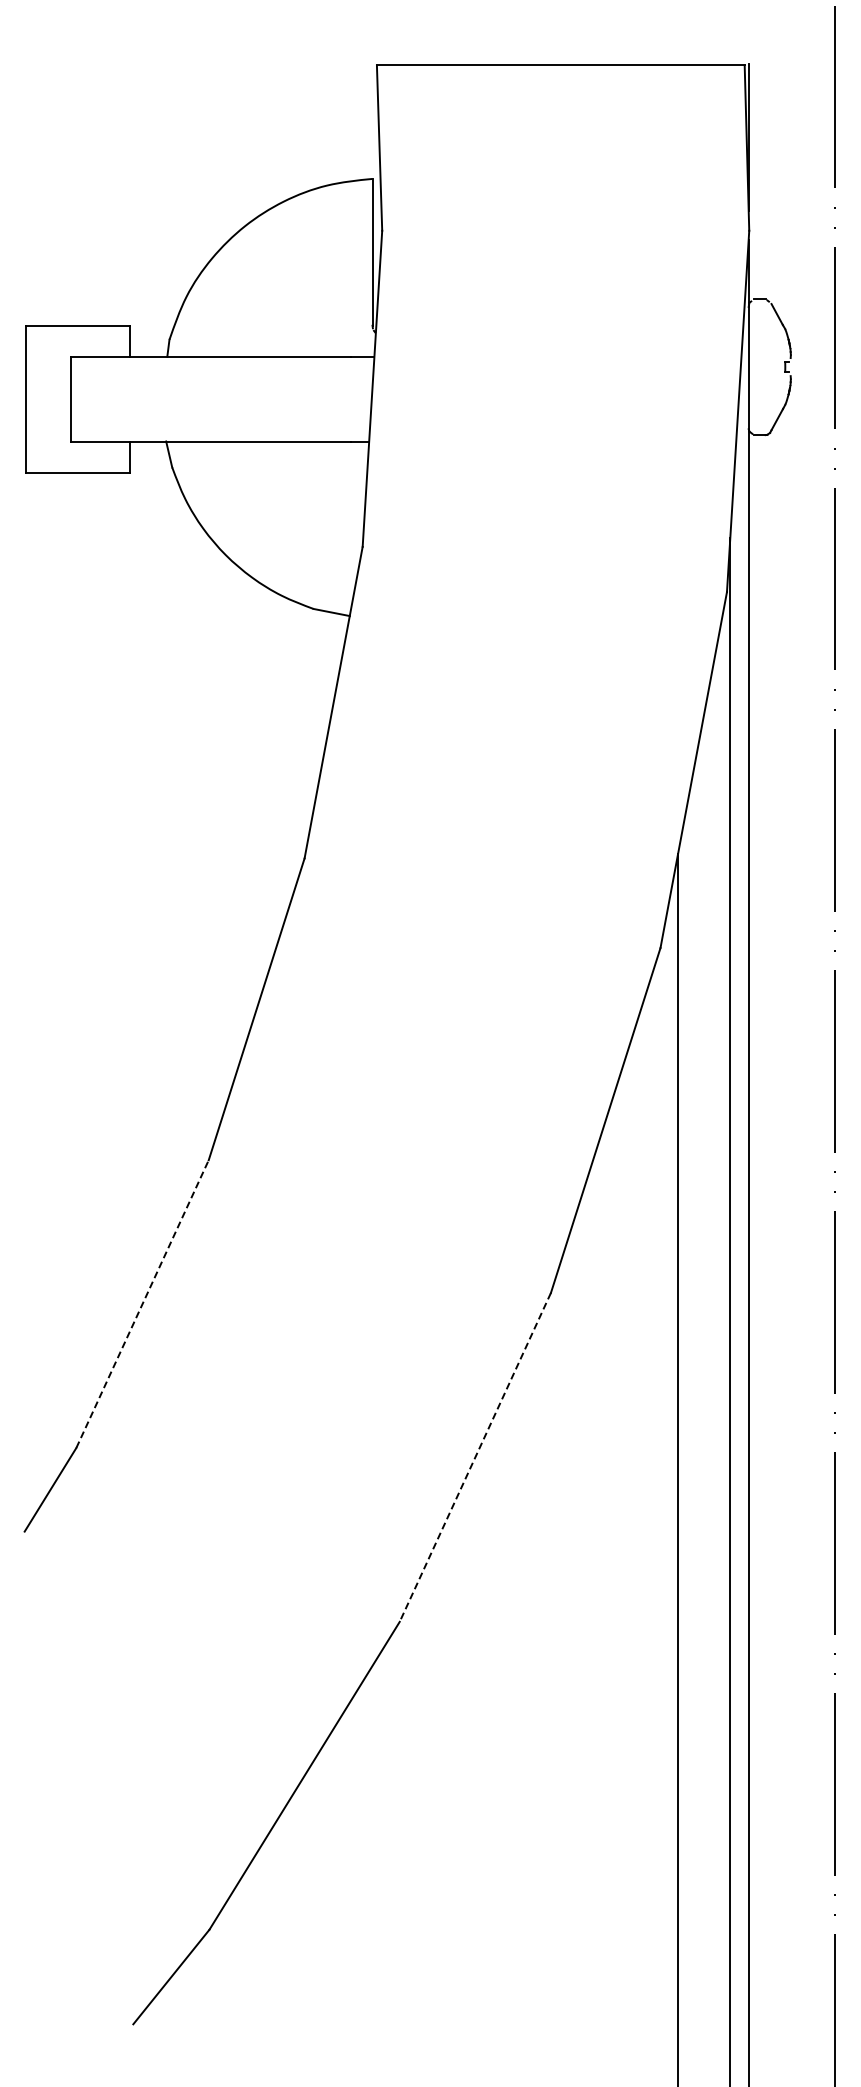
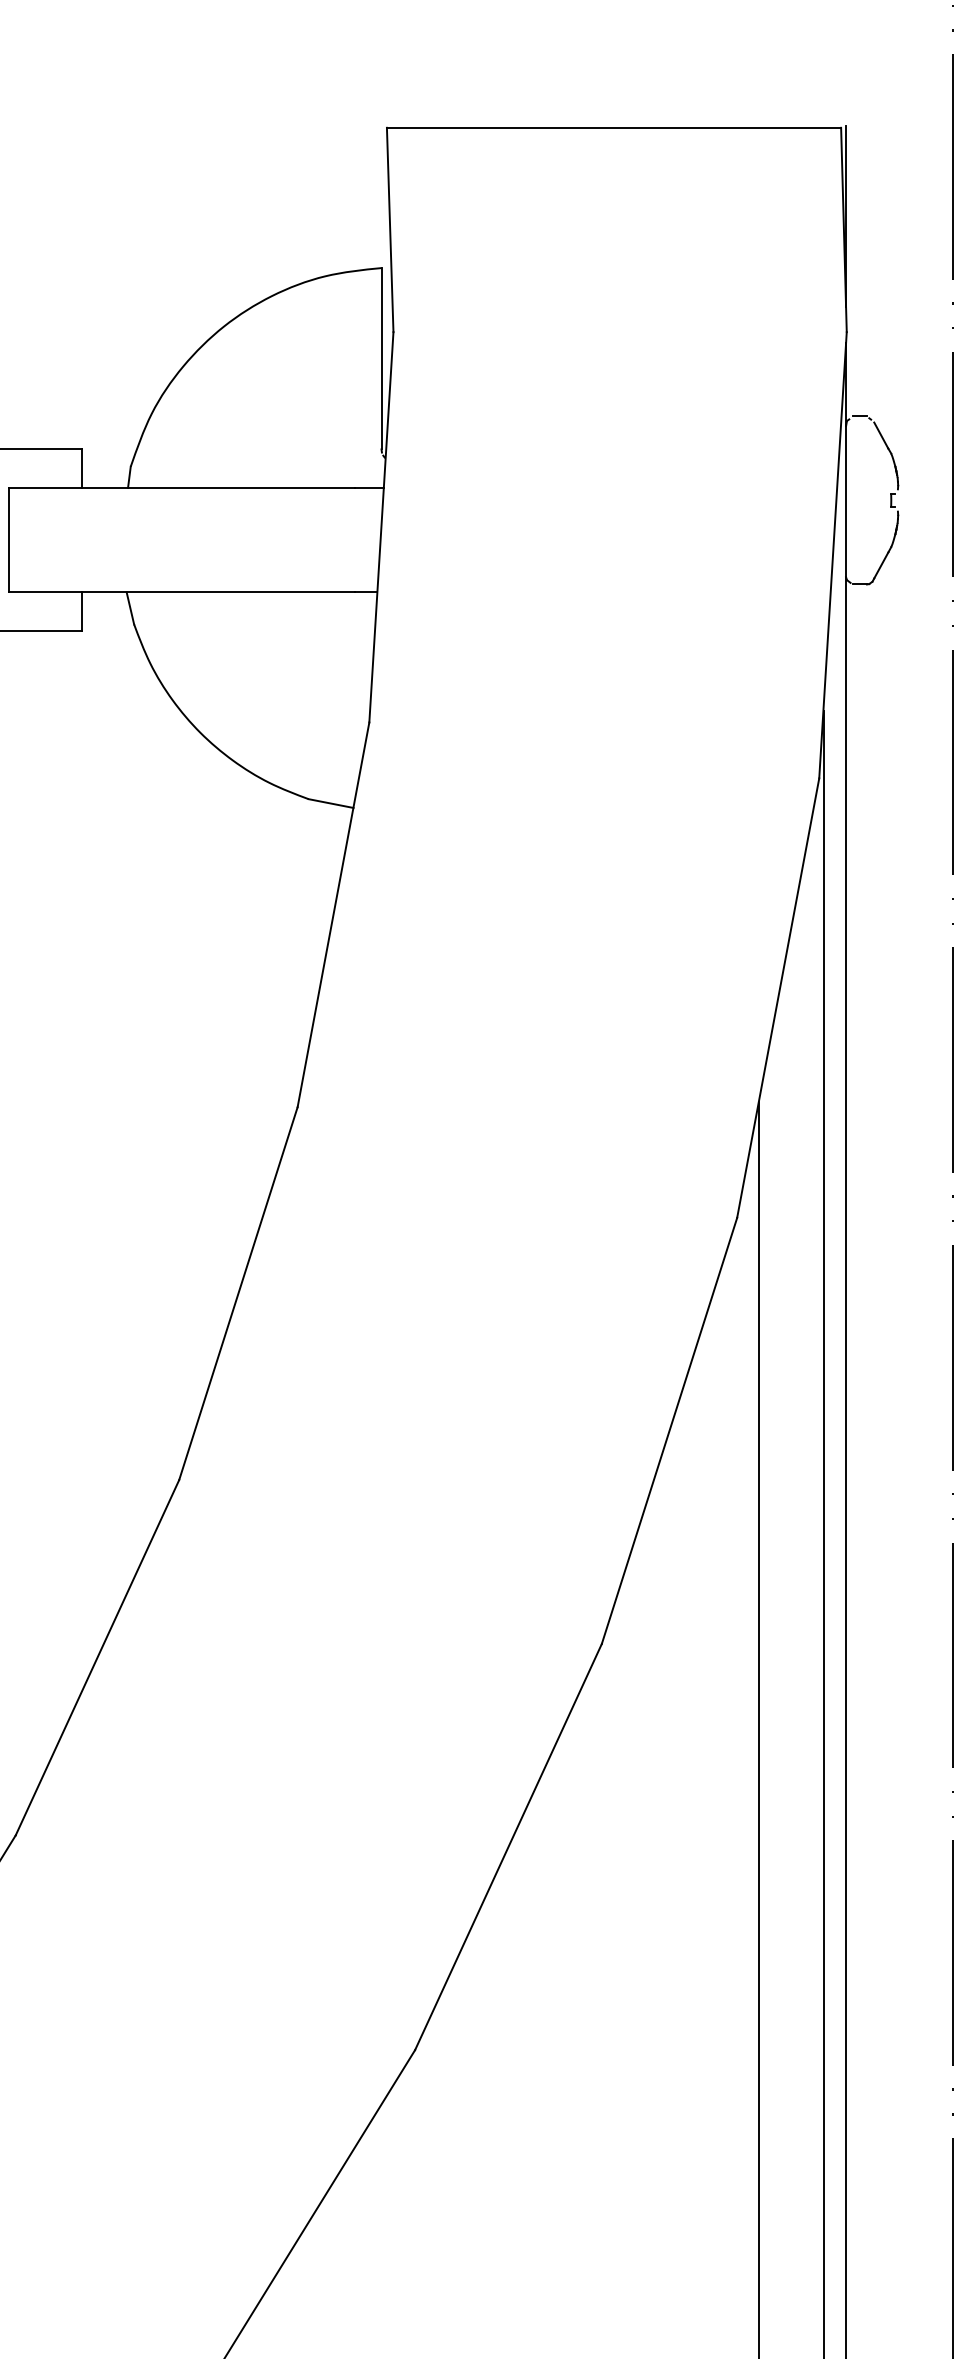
line: (142, 1303) -> (97, 1656), dashed -> solid
line: (475, 1457) -> (508, 1847), dashed -> solid

